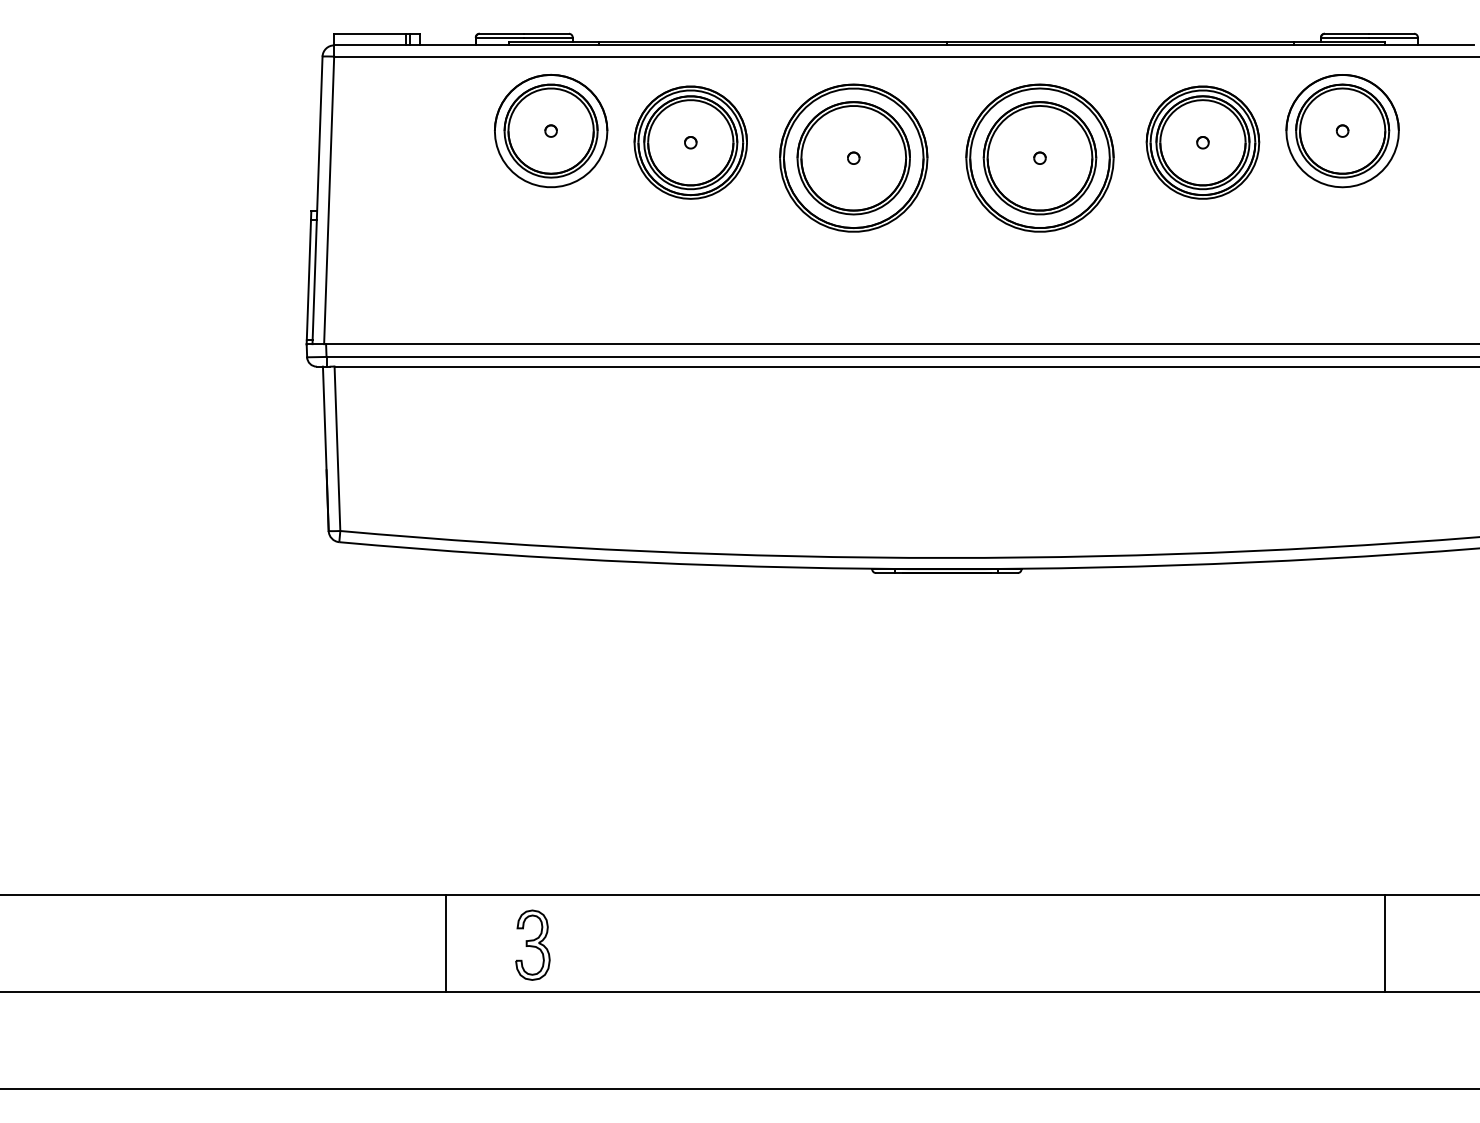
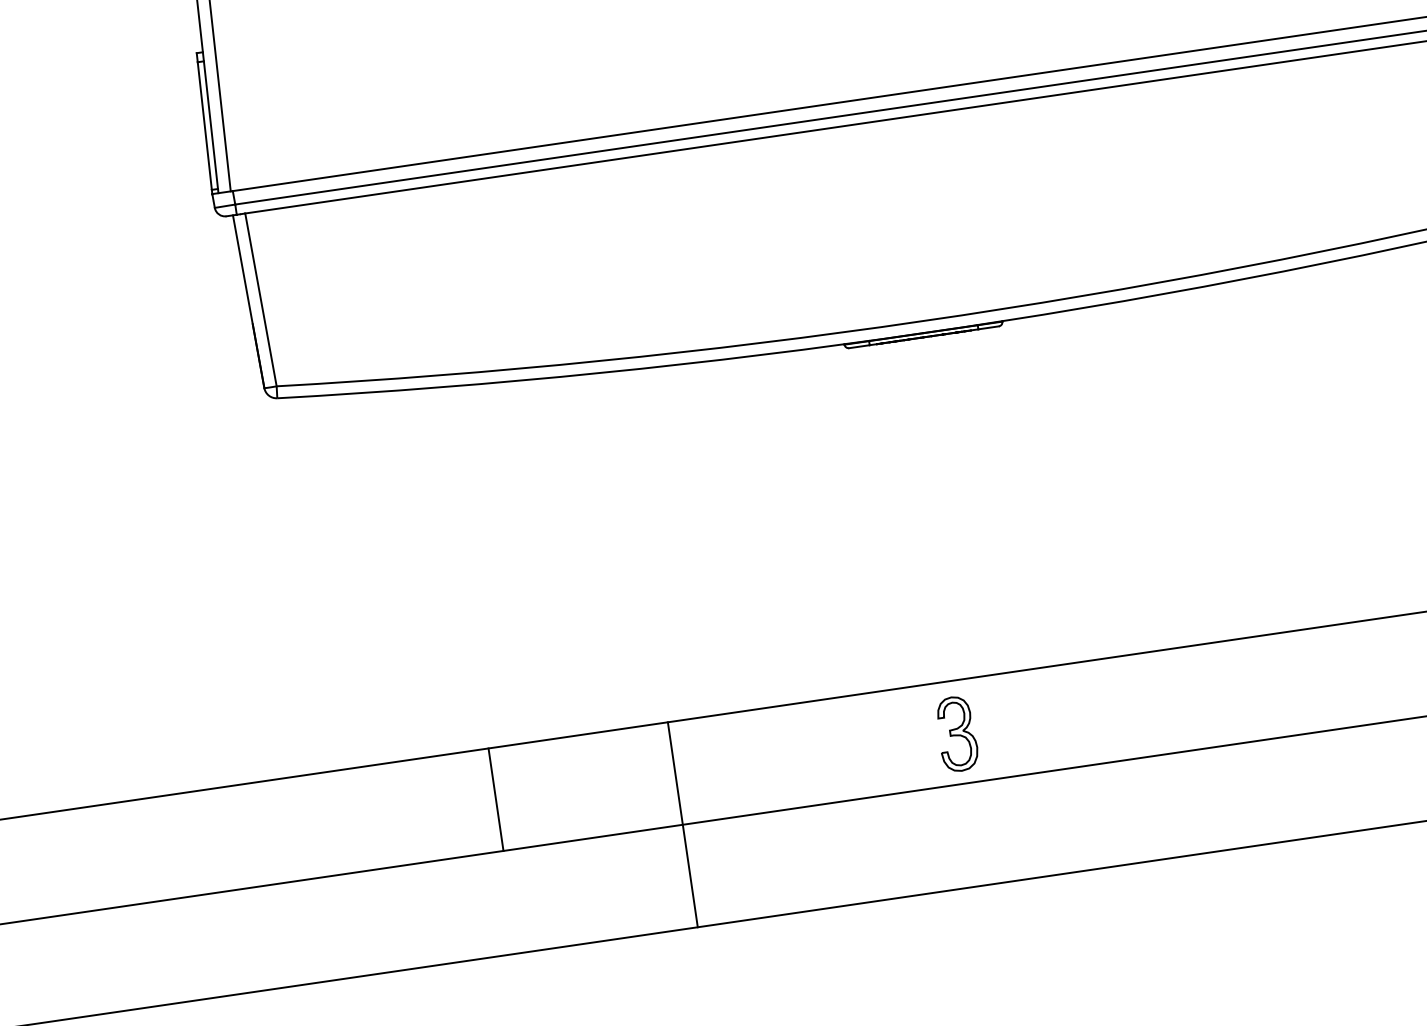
line: (445, 943) -> (495, 799), moved
part: (532, 944) -> (956, 733), moved
line: (657, 992) -> (682, 825), added

